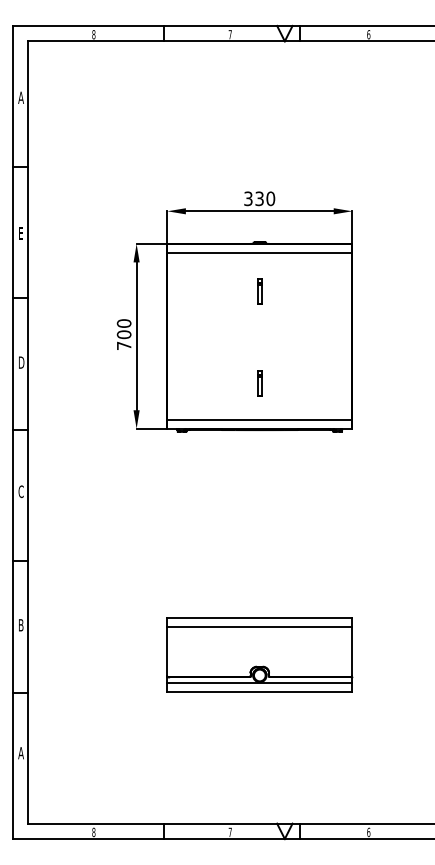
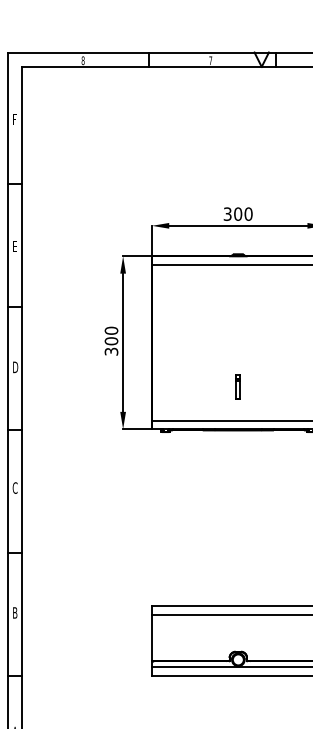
text: (20, 97) -> (14, 119), A -> F
text: (259, 198) -> (238, 213), 330 -> 300
part: (259, 291) -> (238, 300), removed
text: (123, 345) -> (110, 351), 700 -> 300

